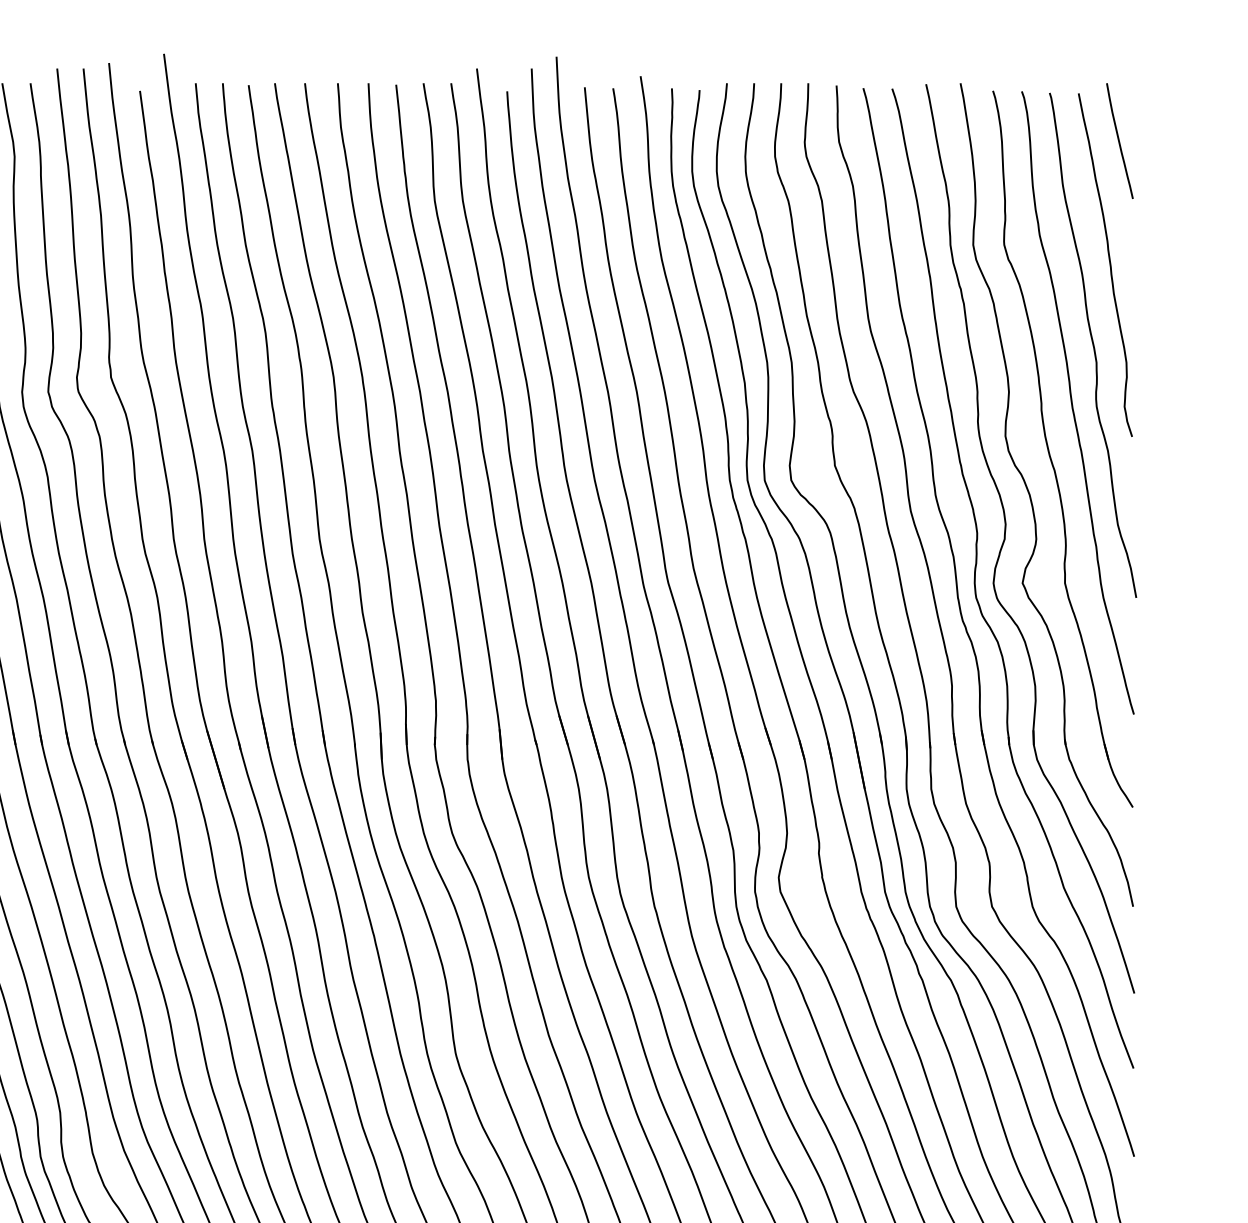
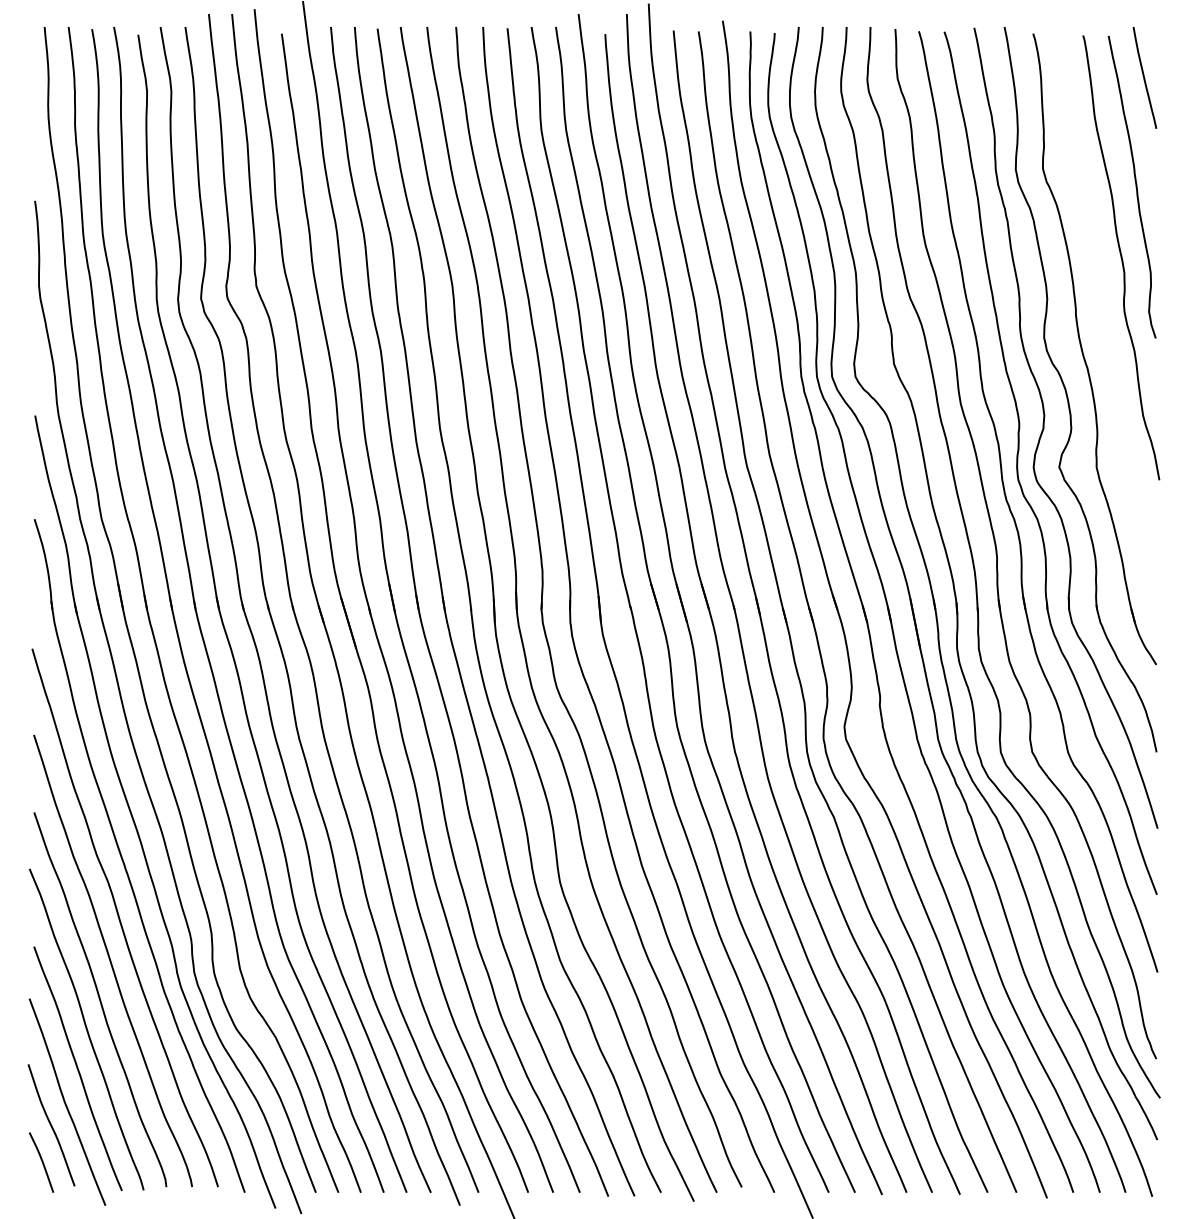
curve: (1072, 402) -> (1103, 308), removed

